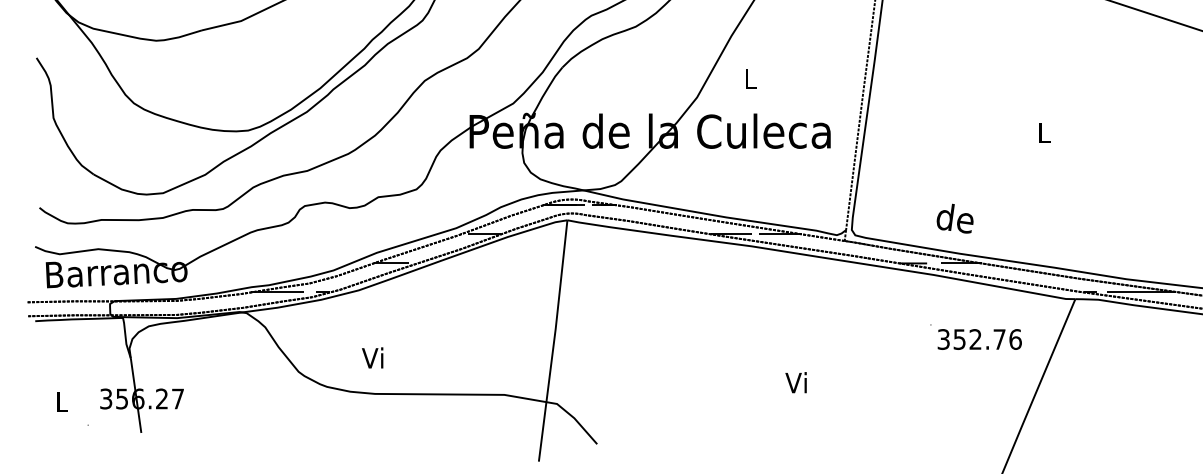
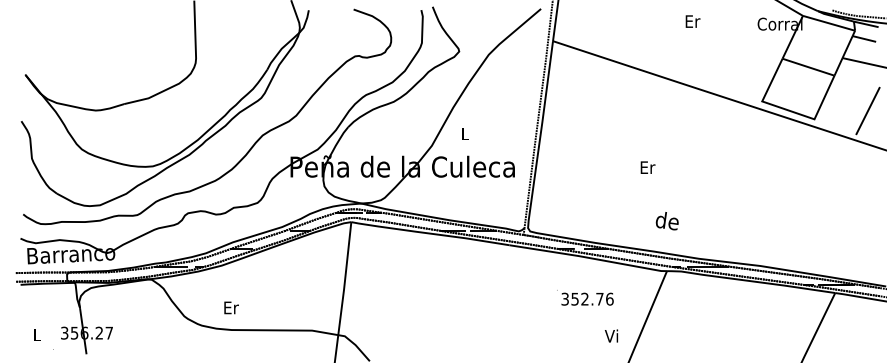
text: (1043, 132) -> (647, 167), L -> Er
text: (953, 219) -> (666, 221), moved
text: (976, 336) -> (585, 297), moved
text: (372, 357) -> (230, 307), Vi -> Er
text: (794, 381) -> (610, 335), moved

